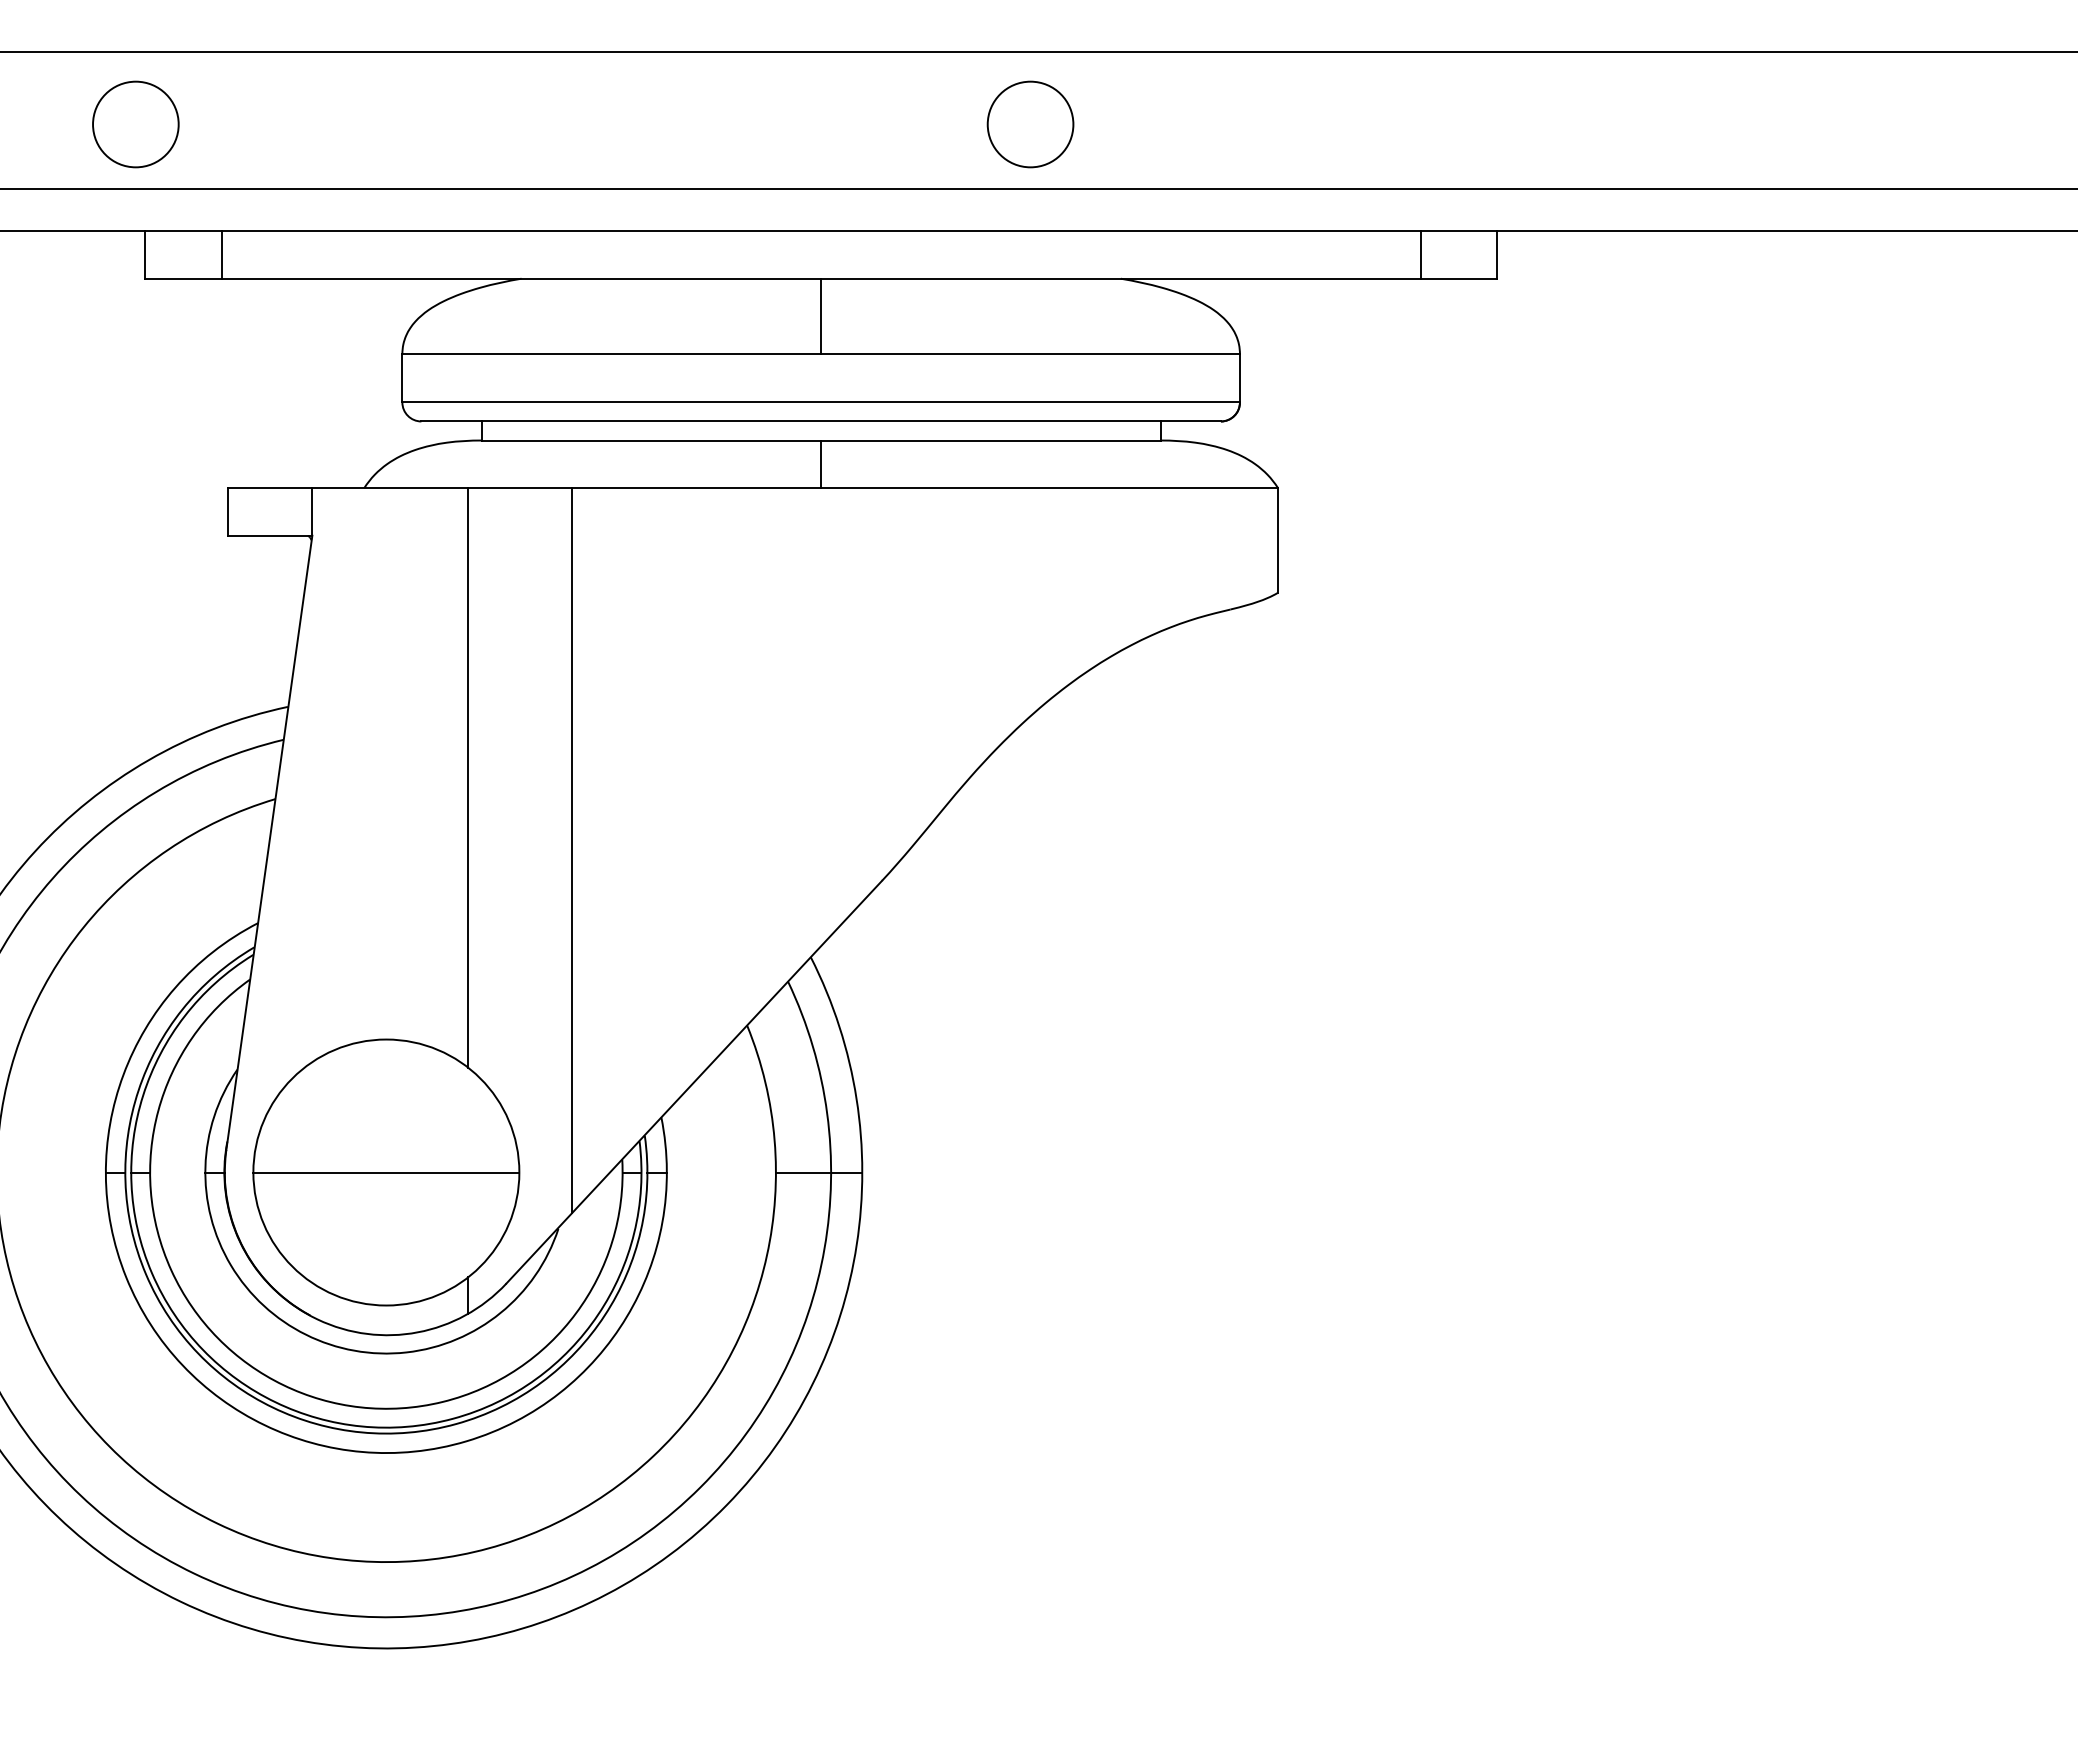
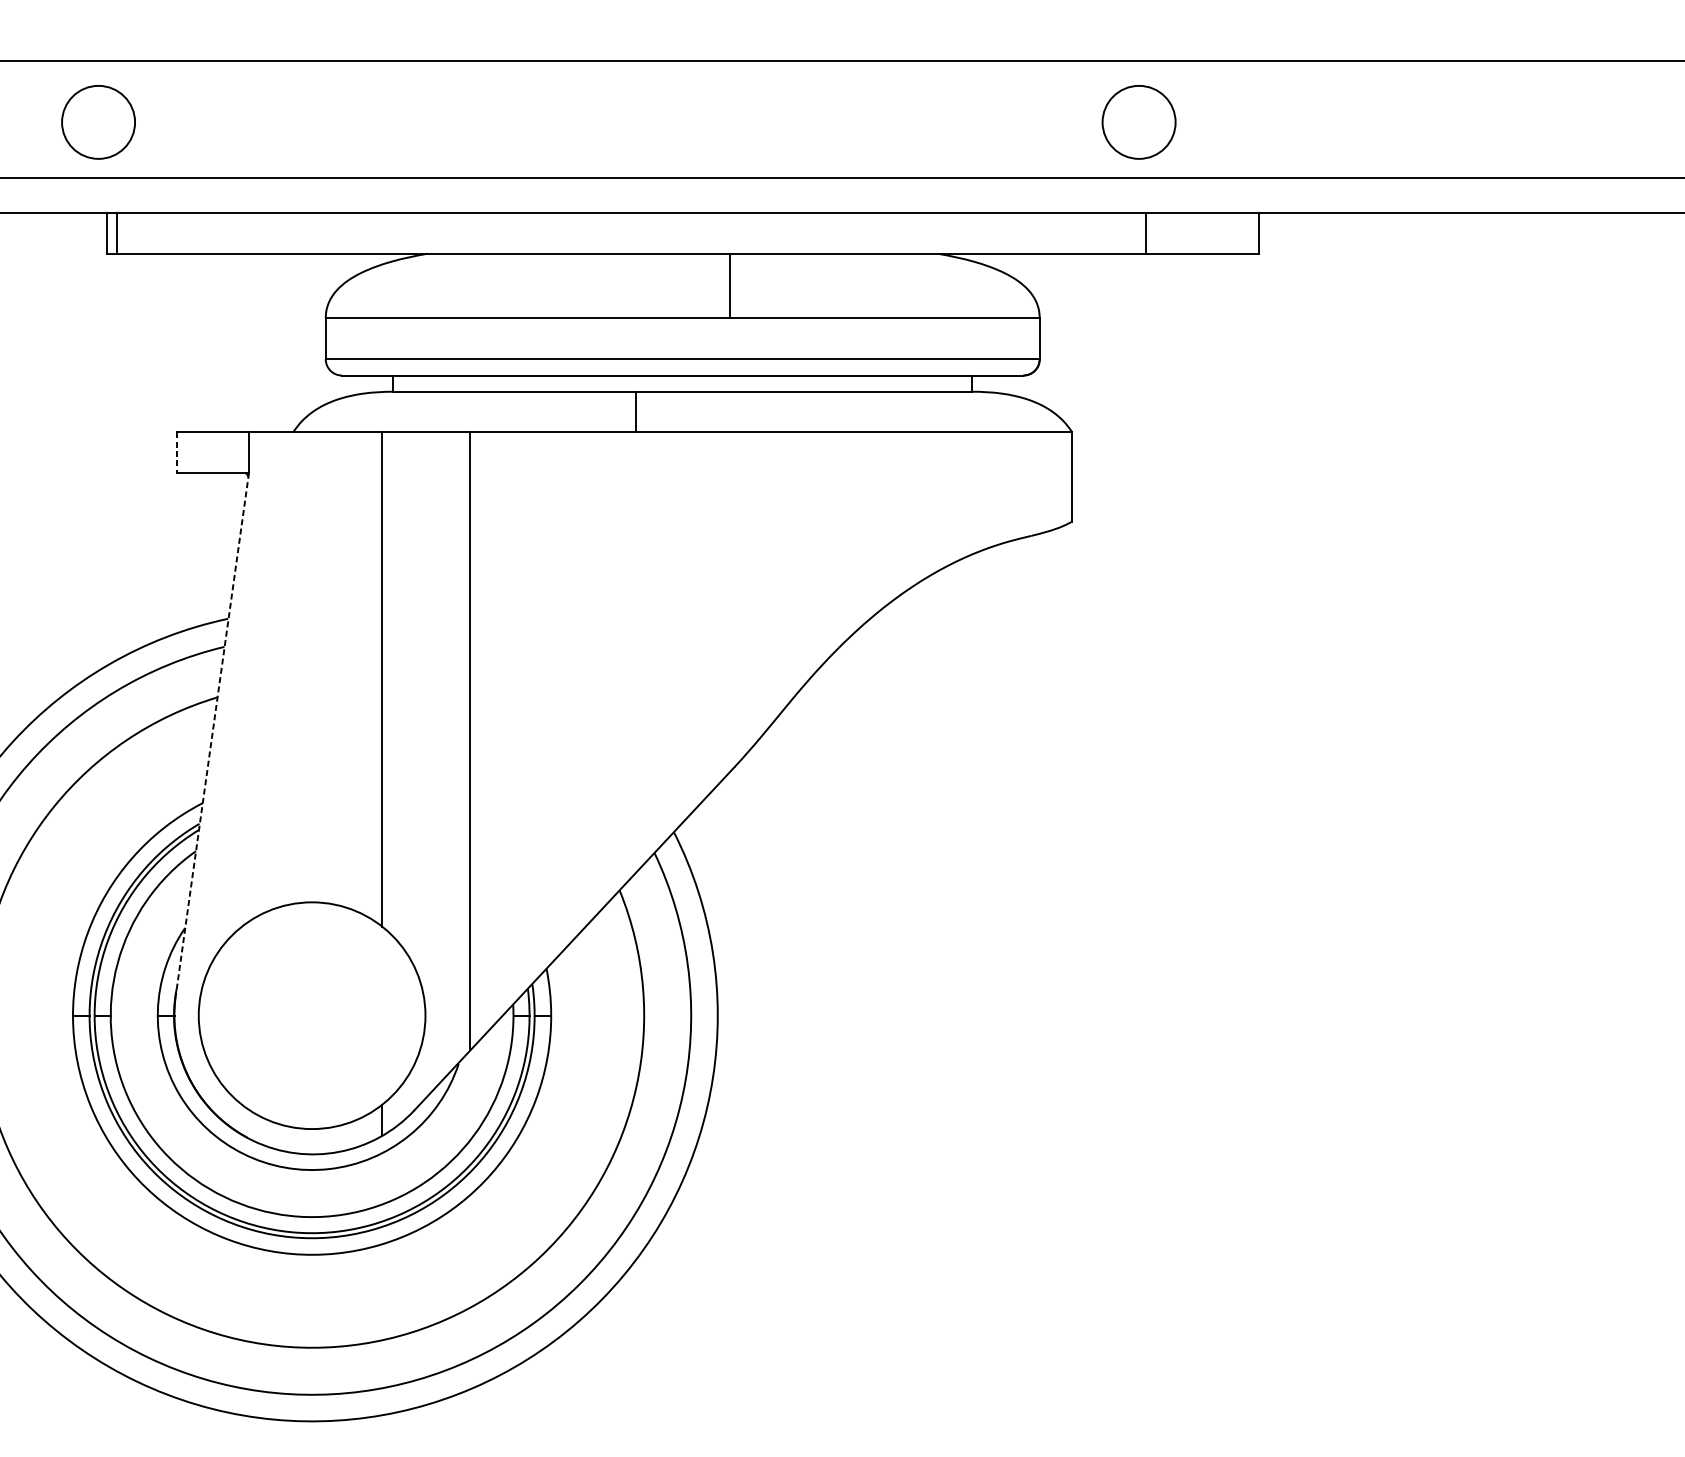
circle: (1030, 124) -> (1139, 122), moved
line: (221, 254) -> (117, 233), moved
line: (1420, 254) -> (1145, 233), moved
line: (821, 316) -> (729, 286), moved
line: (821, 464) -> (636, 412), moved
line: (228, 511) -> (177, 452), solid -> dashed
line: (269, 843) -> (212, 735), solid -> dashed
line: (386, 1172) -> (312, 1015), removed
line: (818, 1172) -> (680, 1015), removed

